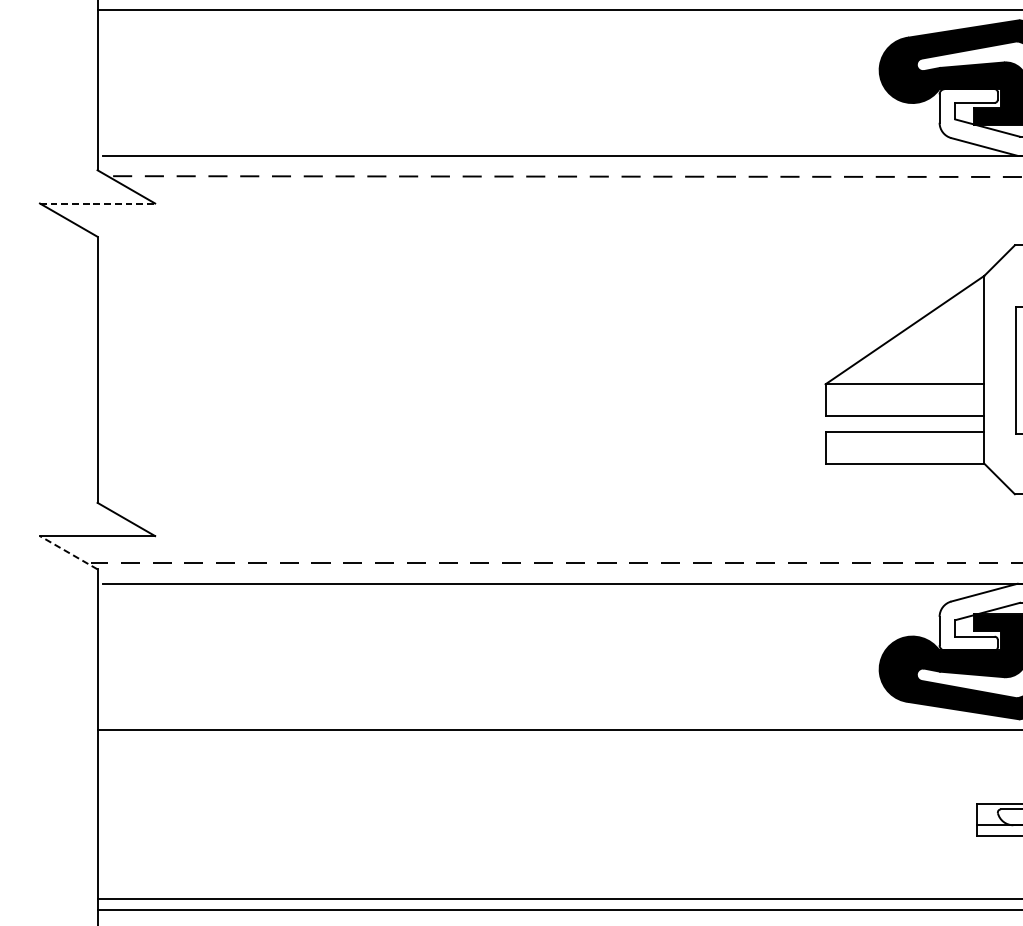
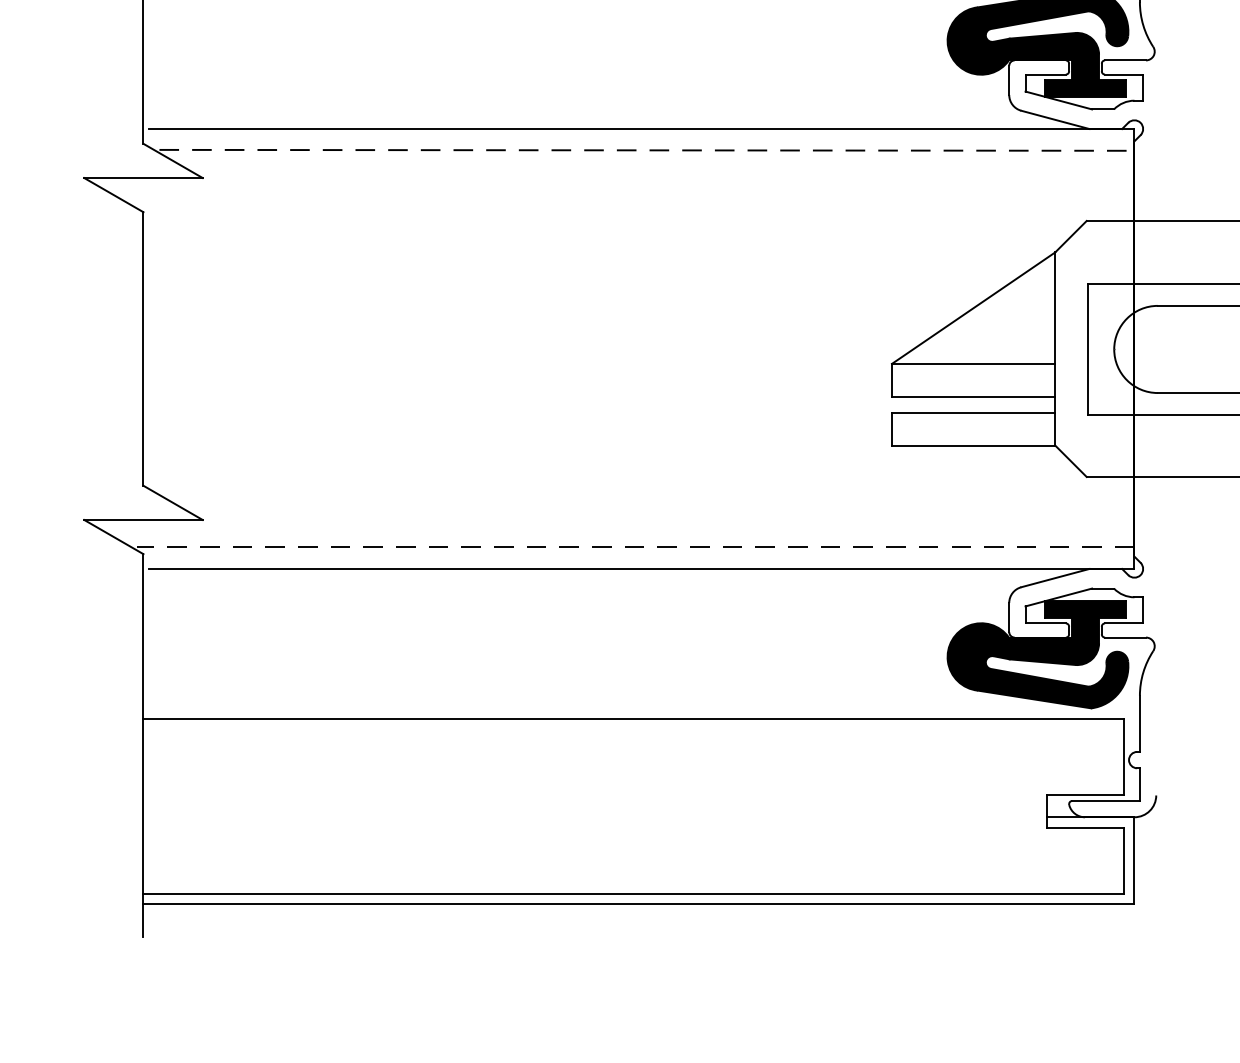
line: (97, 203) -> (143, 178), dashed -> solid
line: (68, 552) -> (113, 536), dashed -> solid

